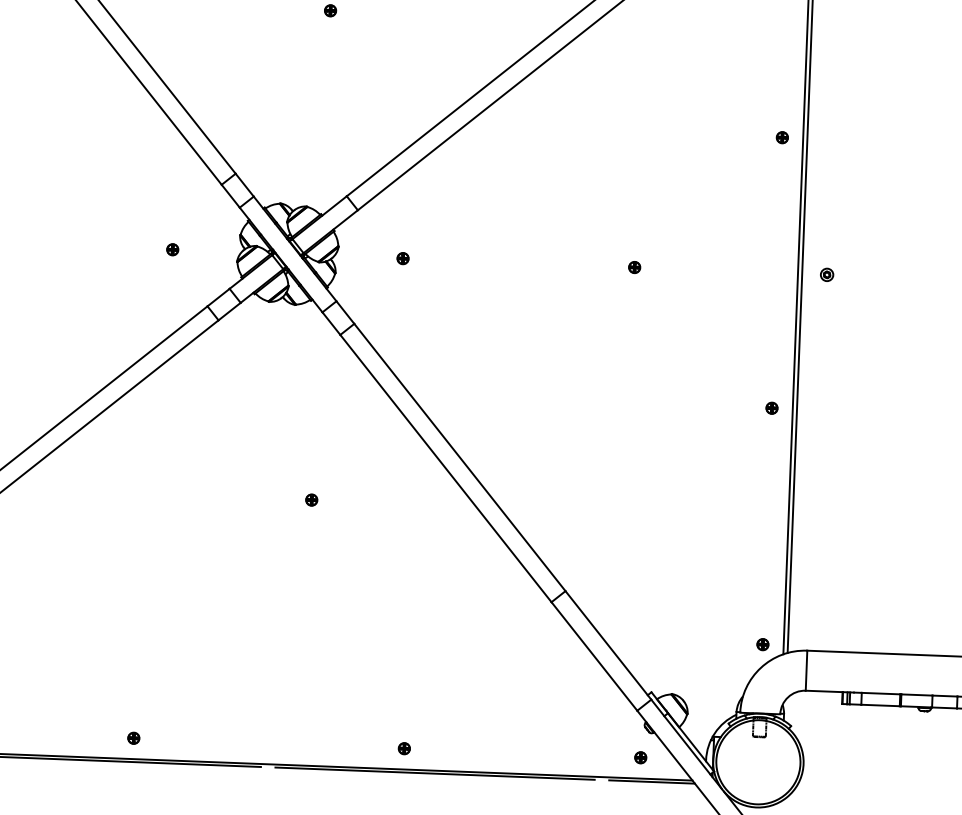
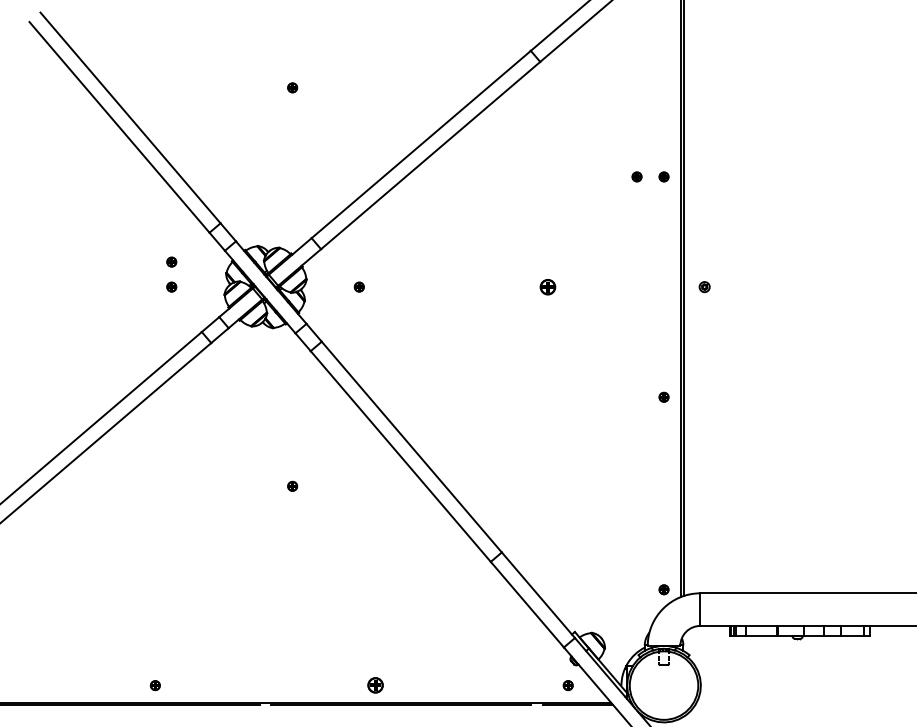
part: (748, 135) -> (636, 176), added
part: (173, 218) -> (171, 261), added
part: (634, 266) -> (547, 286), size x1.6
part: (404, 748) -> (375, 685), size x1.6

